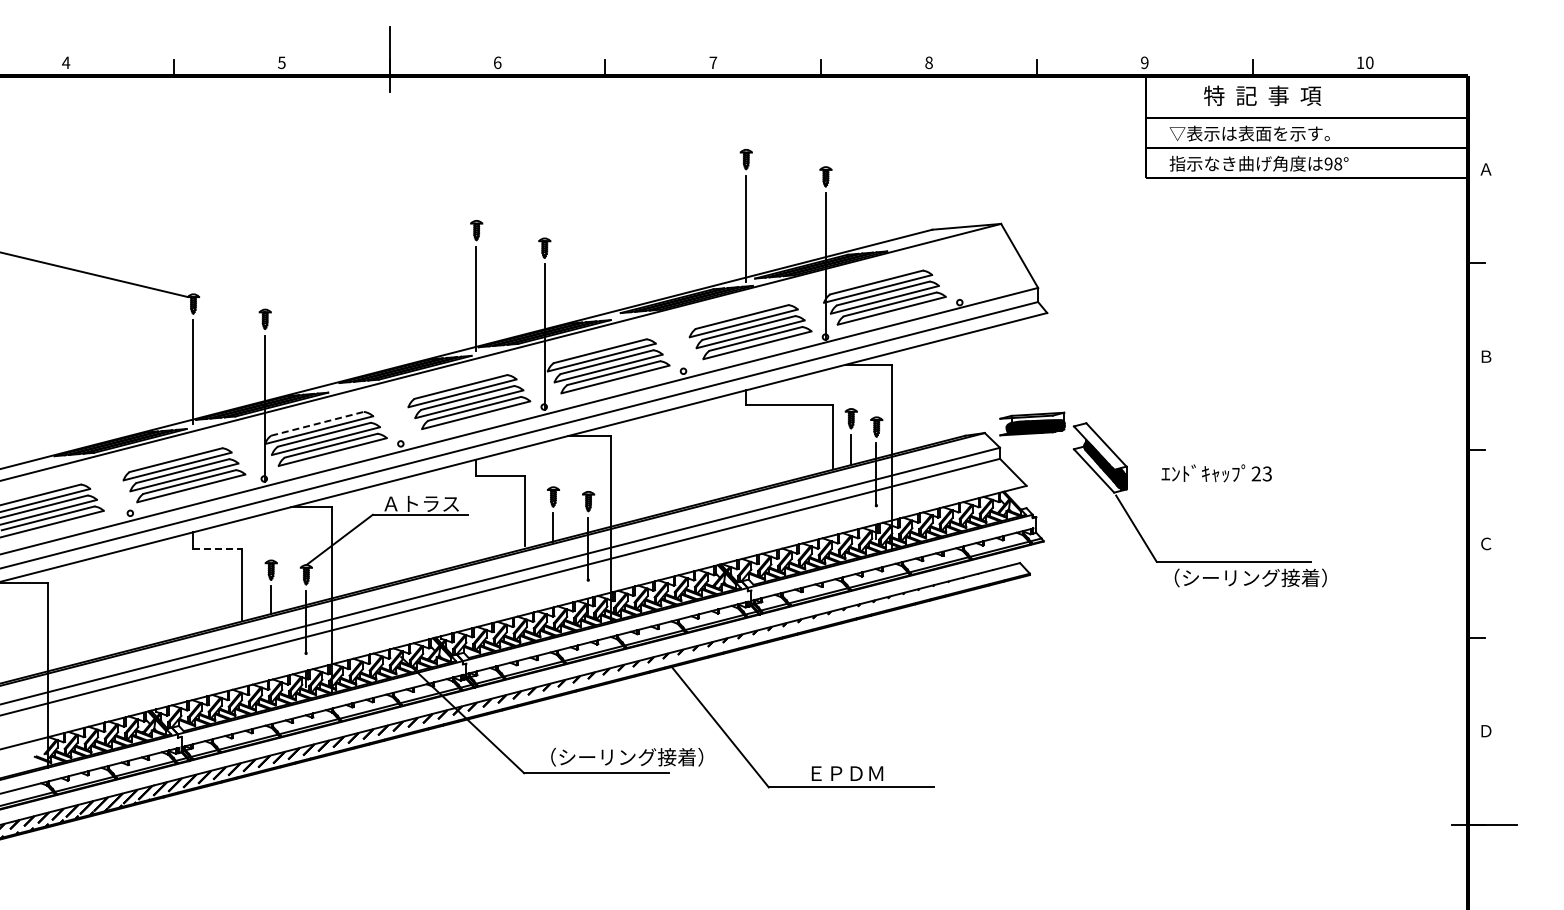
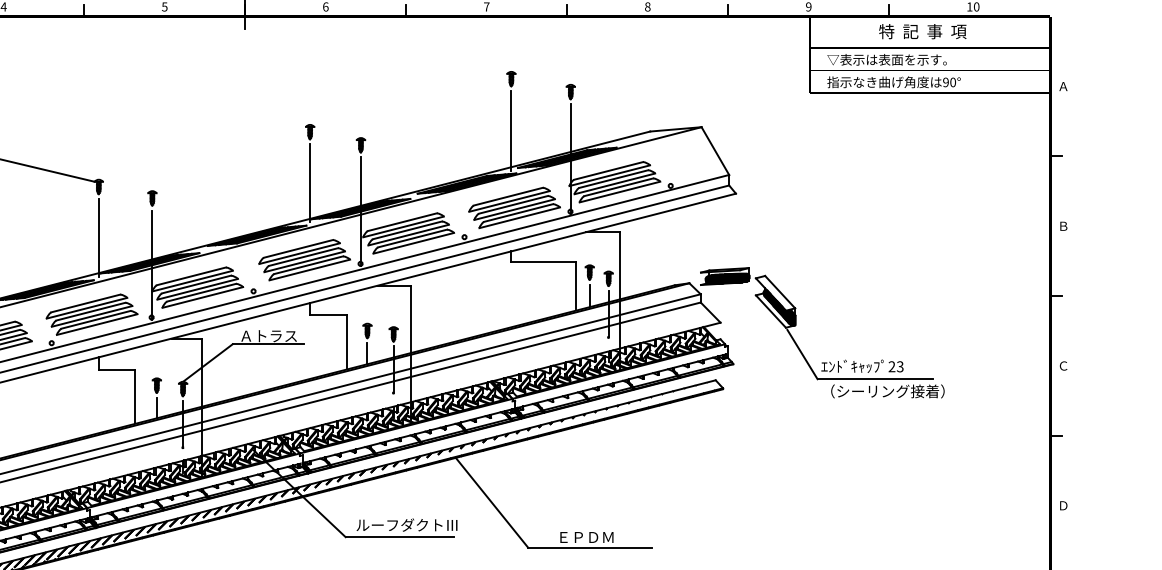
text: (1262, 95) -> (922, 31), moved
text: (1338, 164) -> (953, 82), 98° -> 90°
line: (317, 423) -> (191, 276), dashed -> solid
text: (1216, 473) -> (862, 366), moved
line: (218, 549) -> (117, 370), dashed -> solid
text: (620, 756) -> (417, 524), （シーリング接着） -> ルーフダクトⅢ

